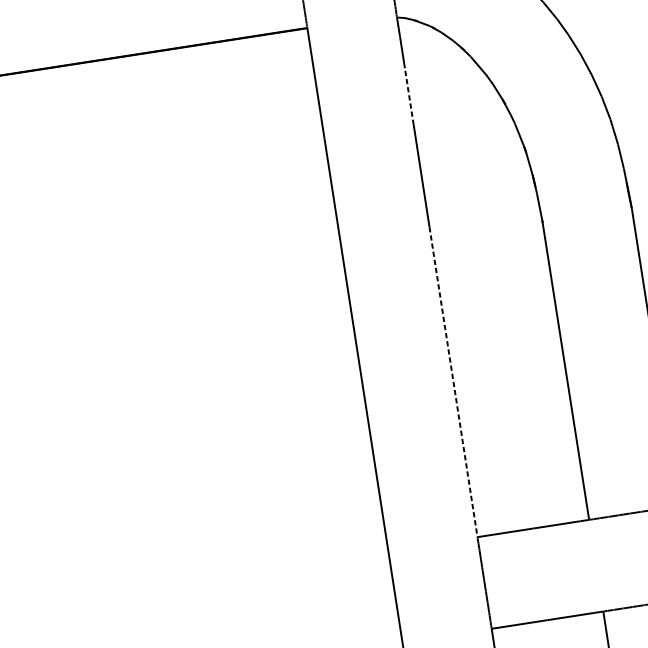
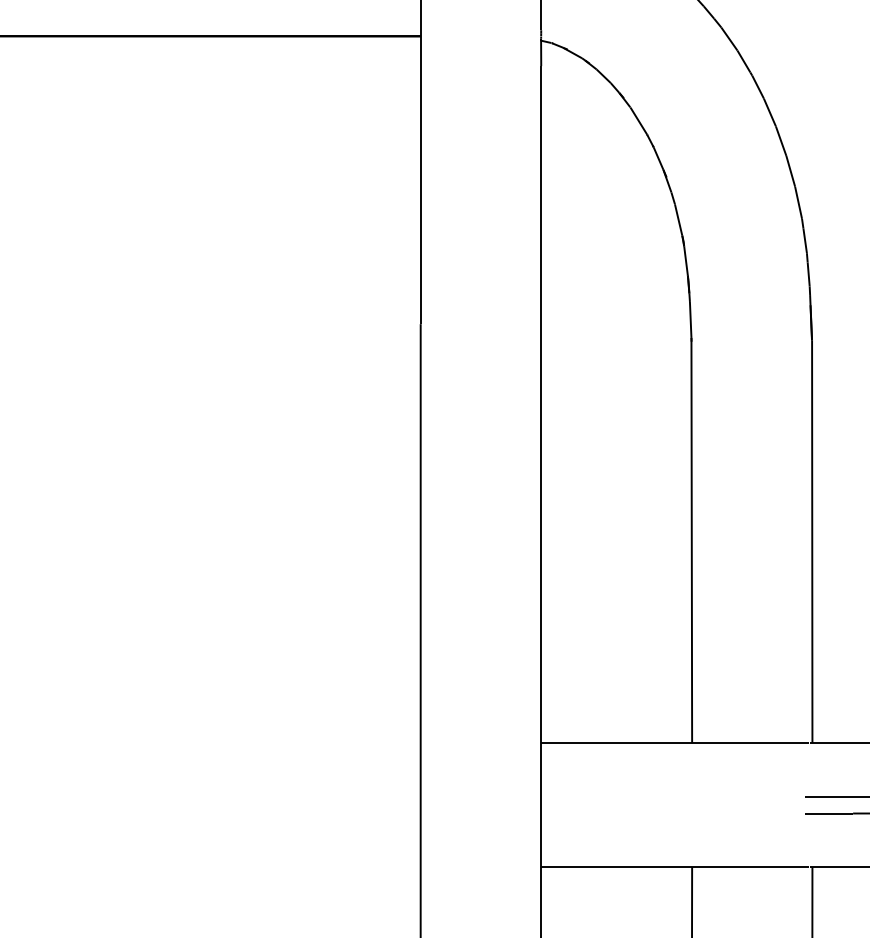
line: (409, 96) -> (541, 147), dashed -> solid
line: (453, 382) -> (541, 534), dashed -> solid

